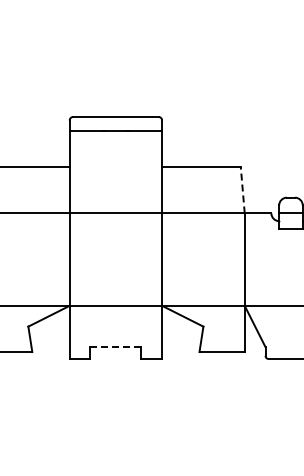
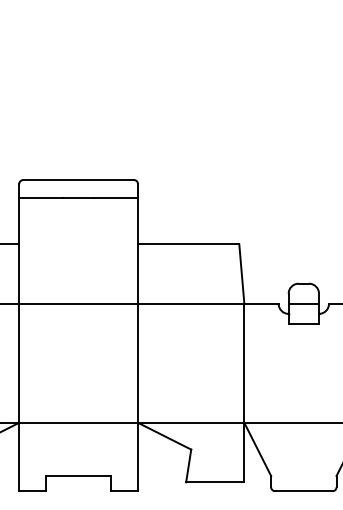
line: (242, 189) -> (241, 273), dashed -> solid
line: (116, 347) -> (79, 476), dashed -> solid

